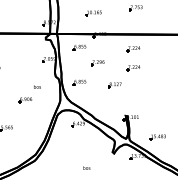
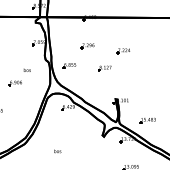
part: (79, 47) -> (69, 30), removed
part: (133, 49) -> (123, 32), removed
text: (86, 167) -> (57, 150), moved

